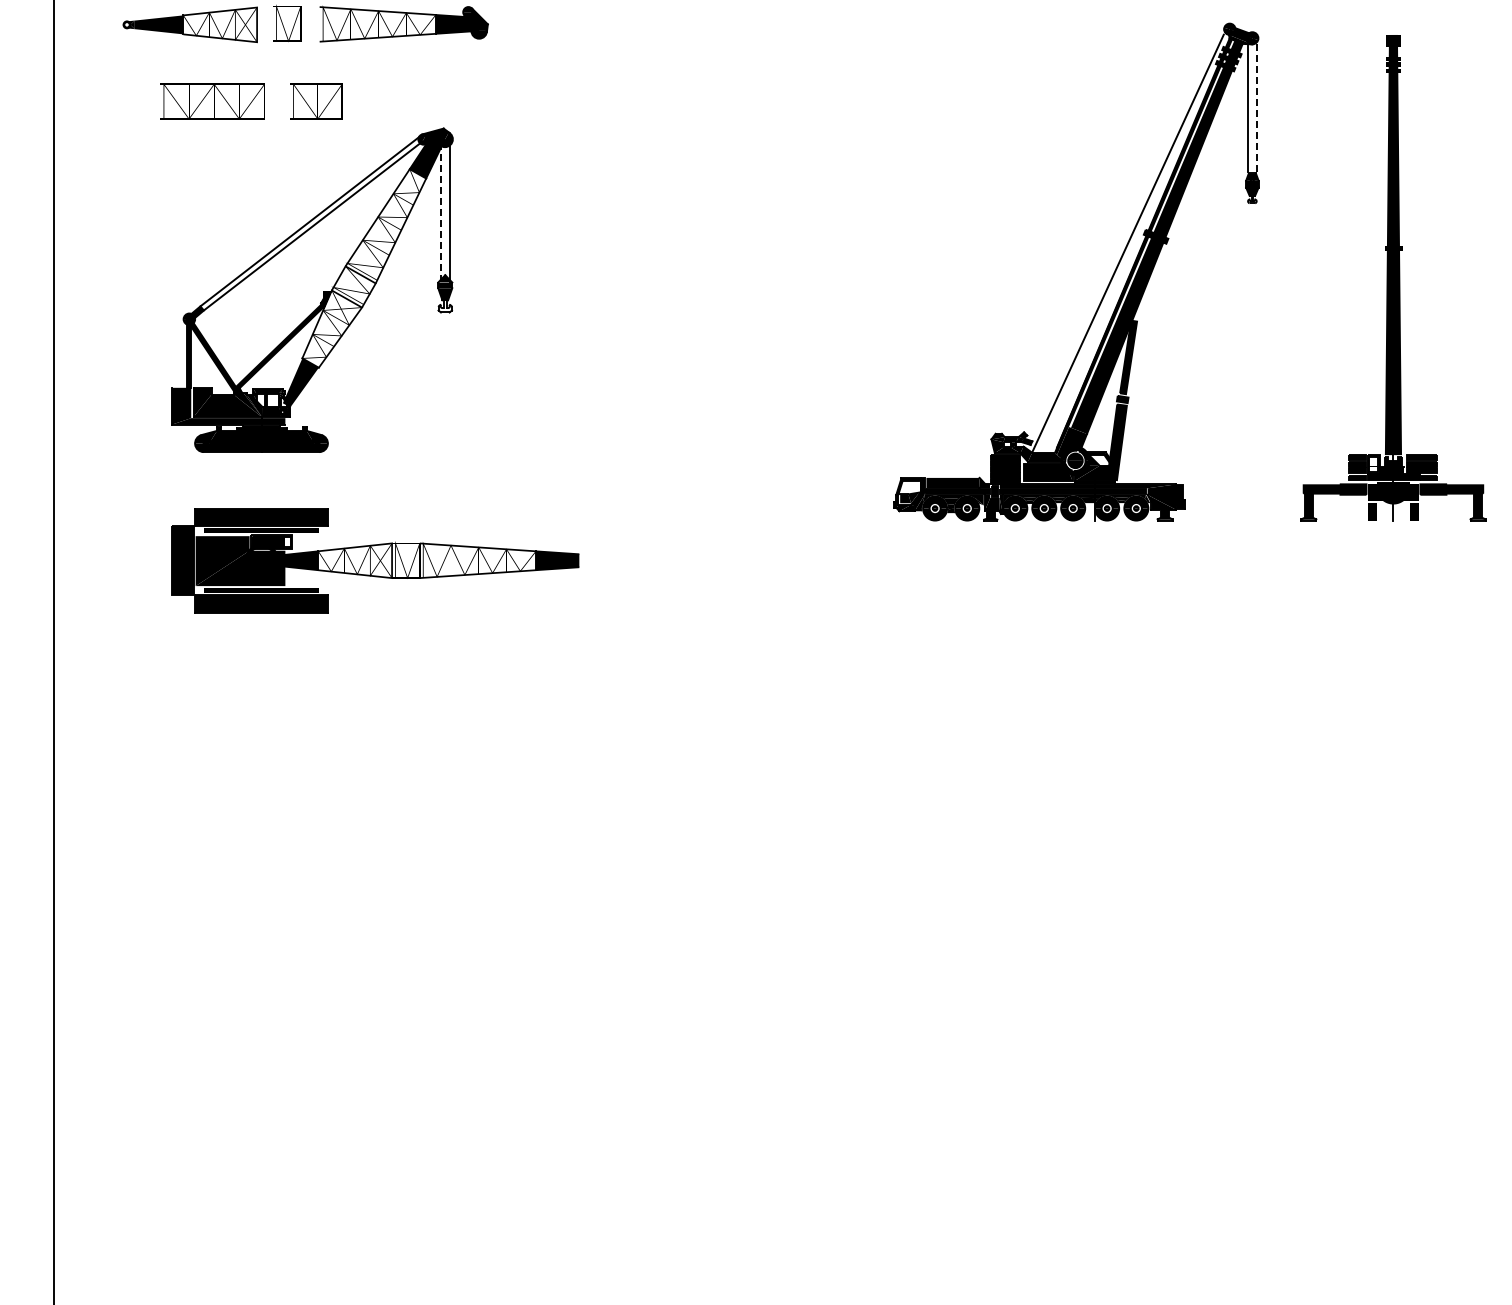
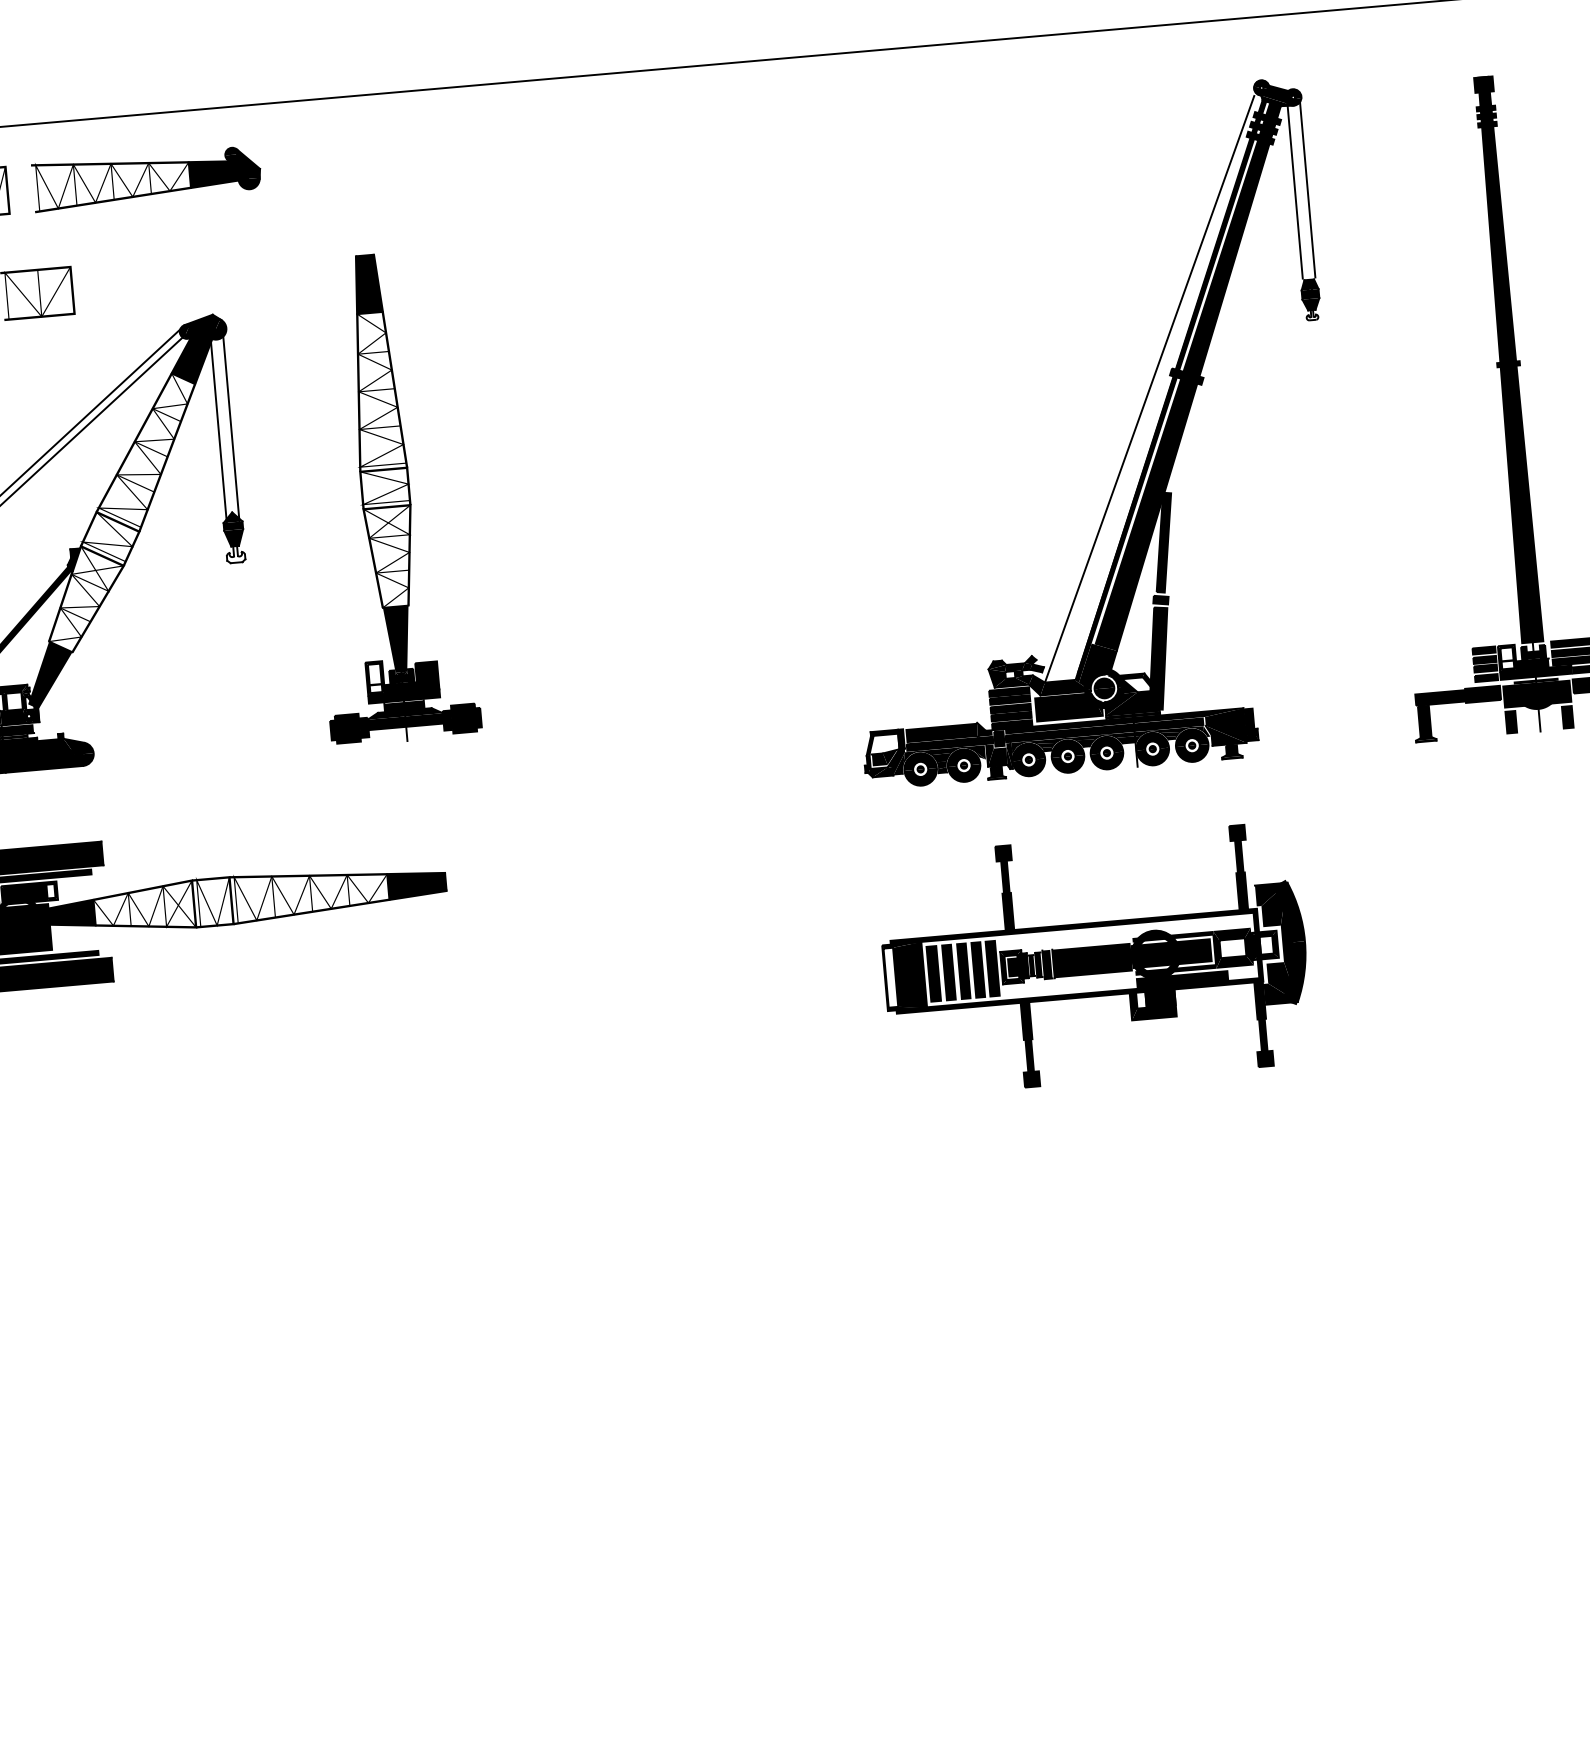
line: (1257, 106) -> (1308, 188), dashed -> solid
line: (440, 213) -> (218, 429), dashed -> solid
part: (559, 274) -> (386, 497), added
part: (1050, 659) -> (1094, 959), added

